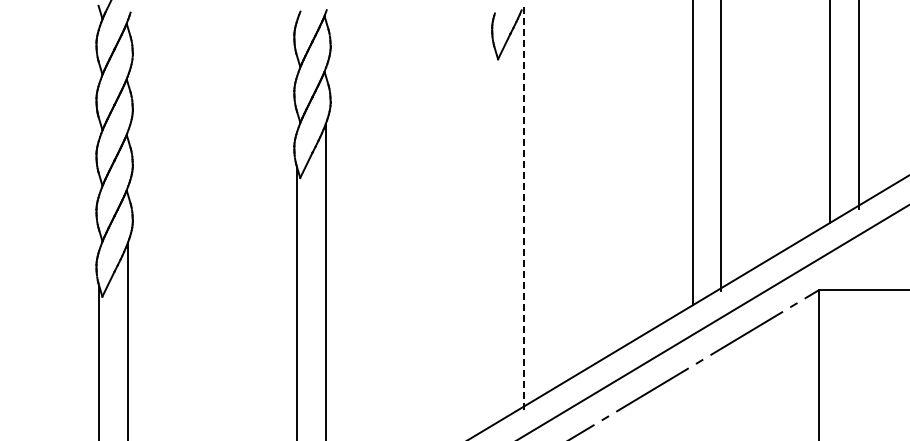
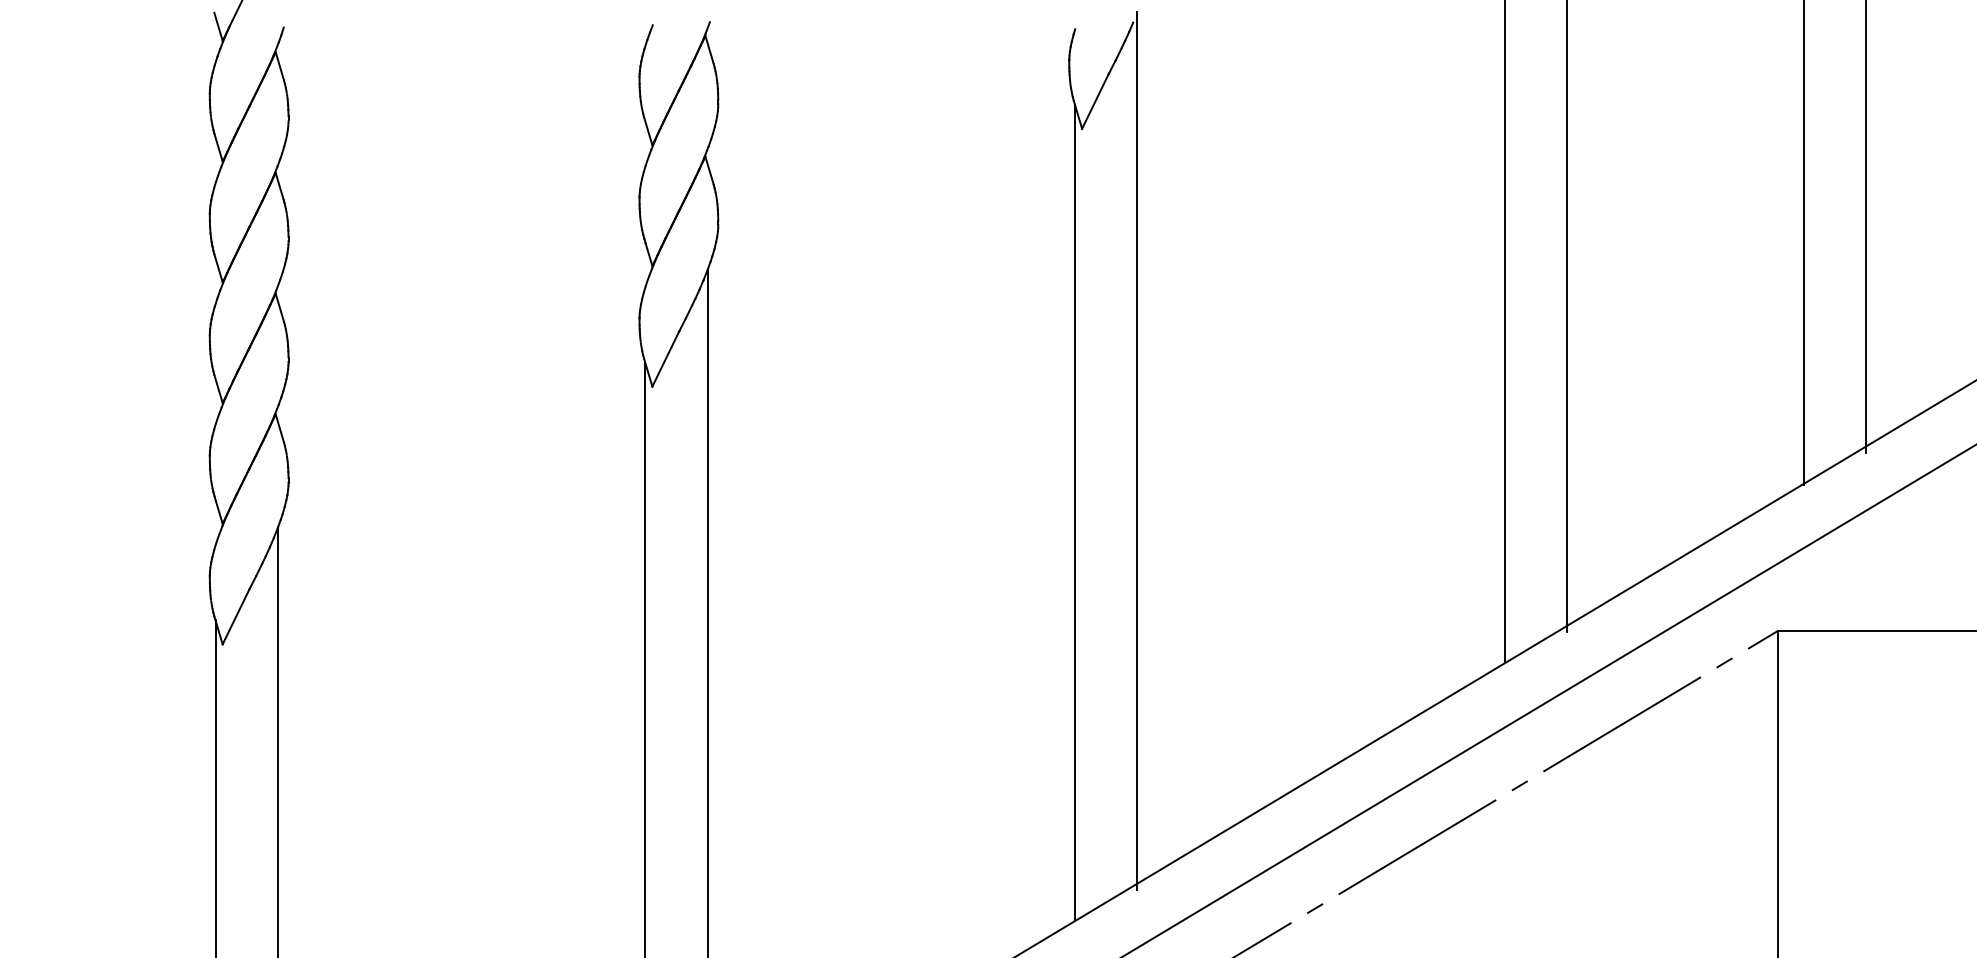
line: (523, 207) -> (1137, 450), dashed -> solid
line: (494, 236) -> (1074, 513), added

